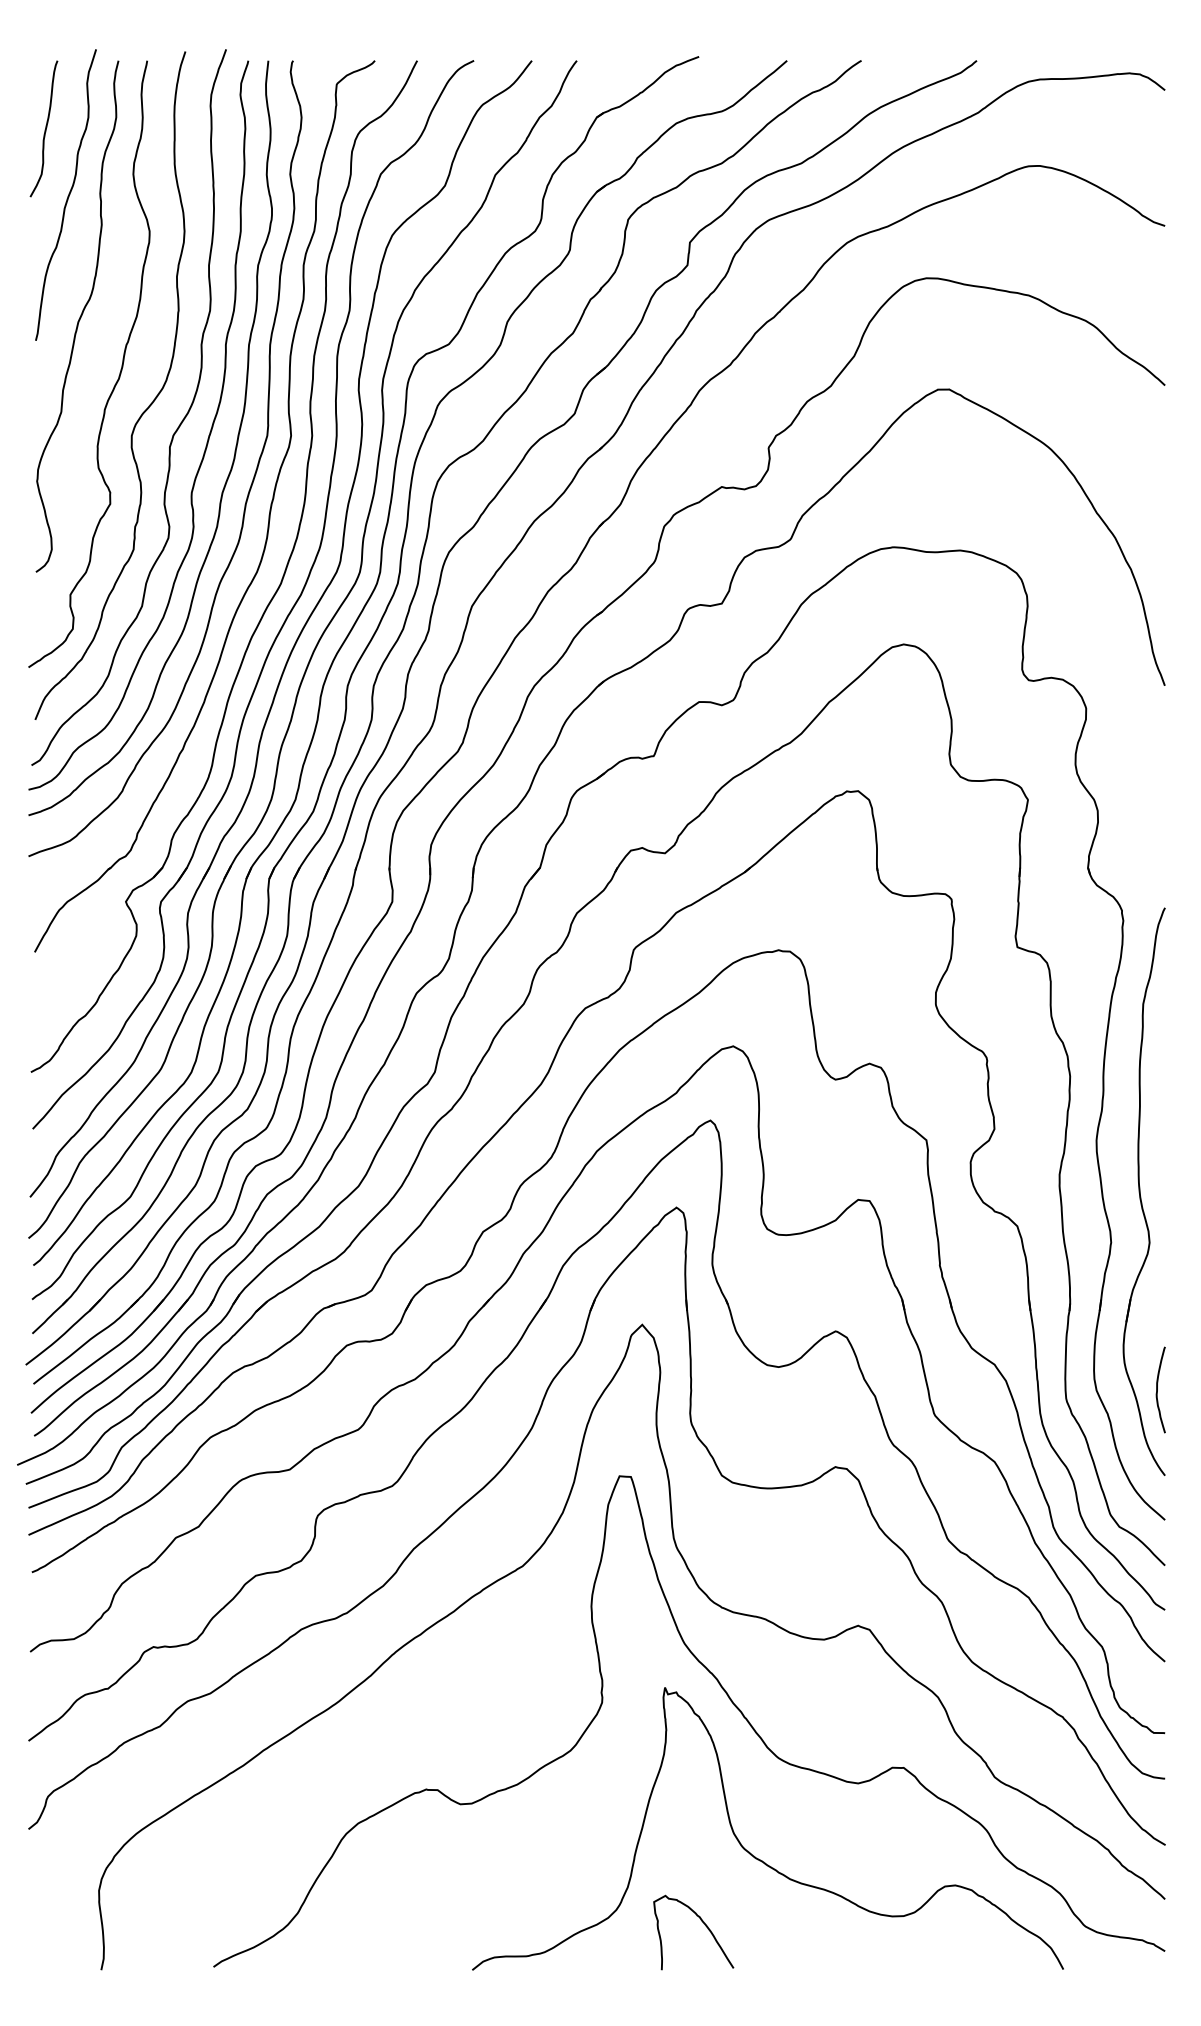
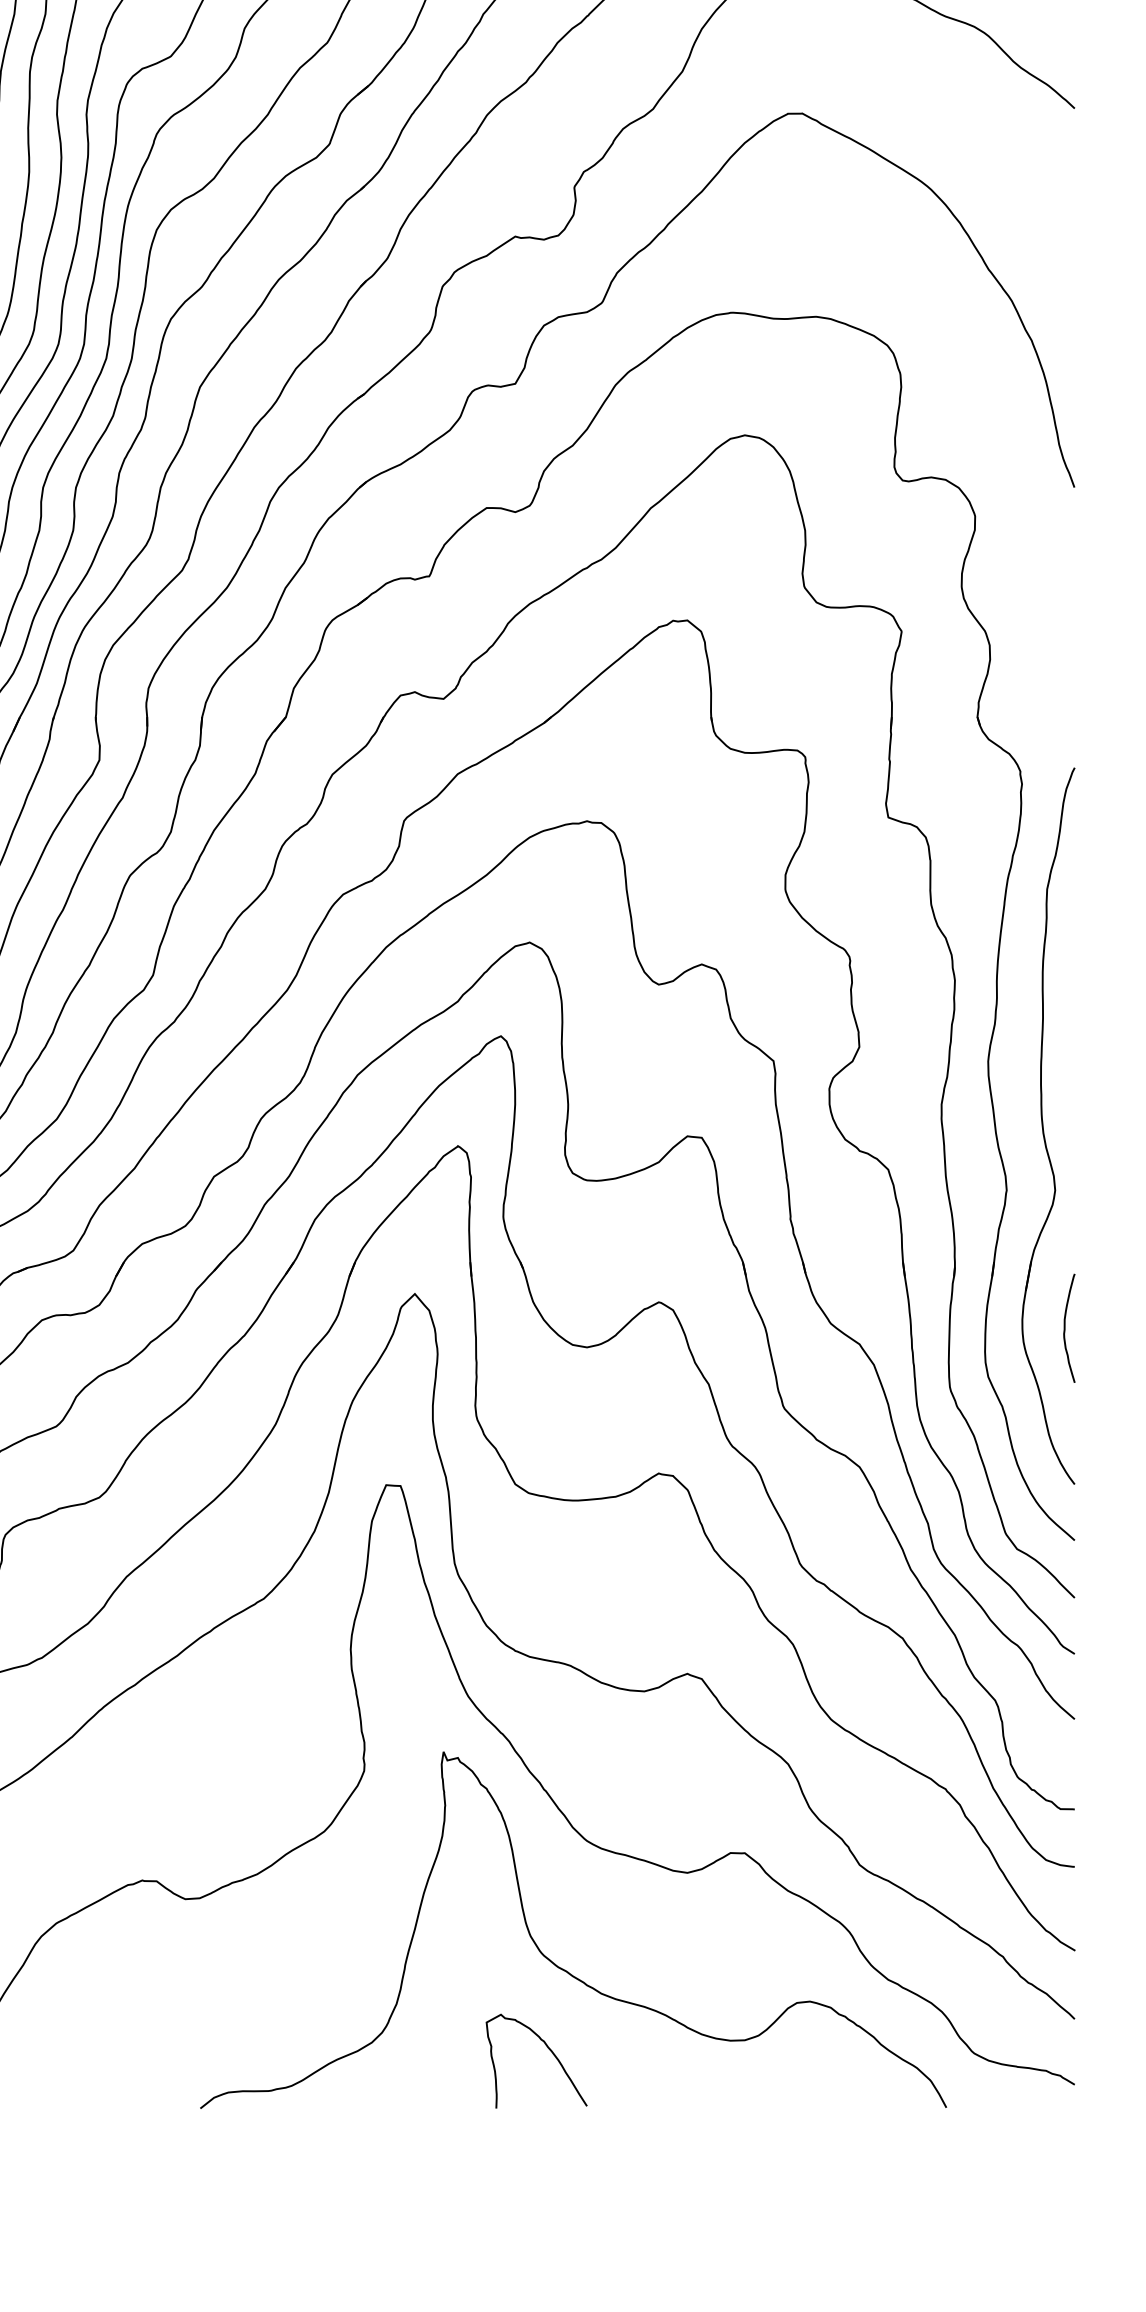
curve: (1157, 1389) -> (1065, 1327), moved
curve: (705, 1926) -> (551, 2053), moved

